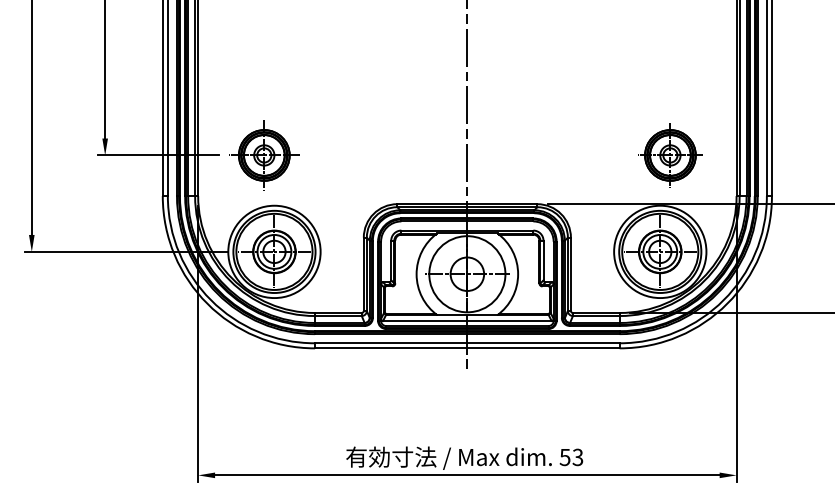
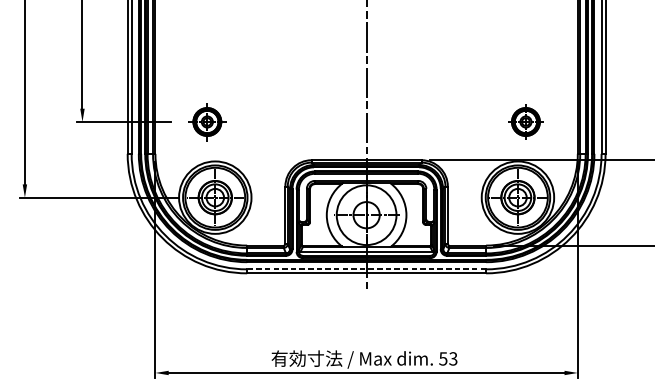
part: (264, 155) -> (207, 122), size x0.7
part: (670, 155) -> (525, 122), size x0.7
line: (466, 343) -> (365, 269), solid -> dashed

